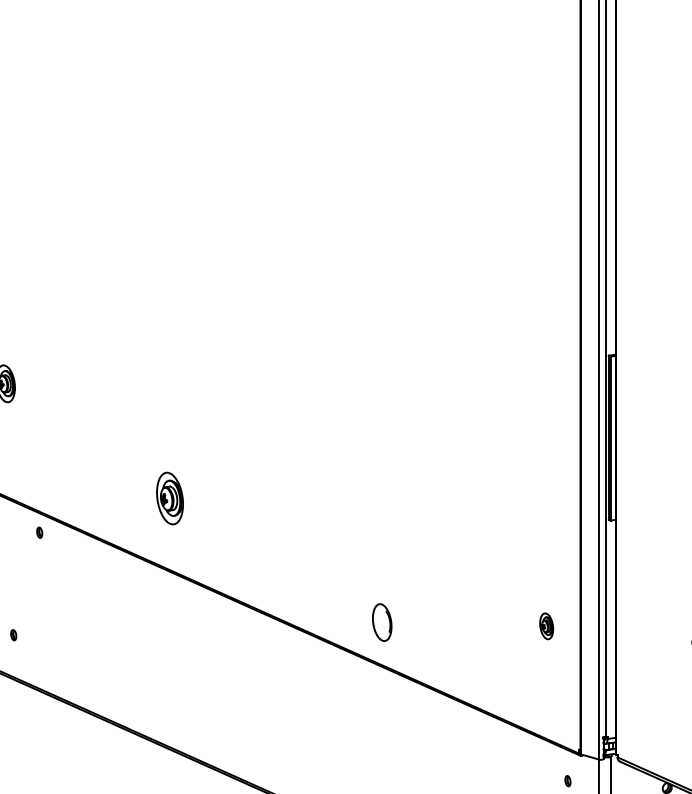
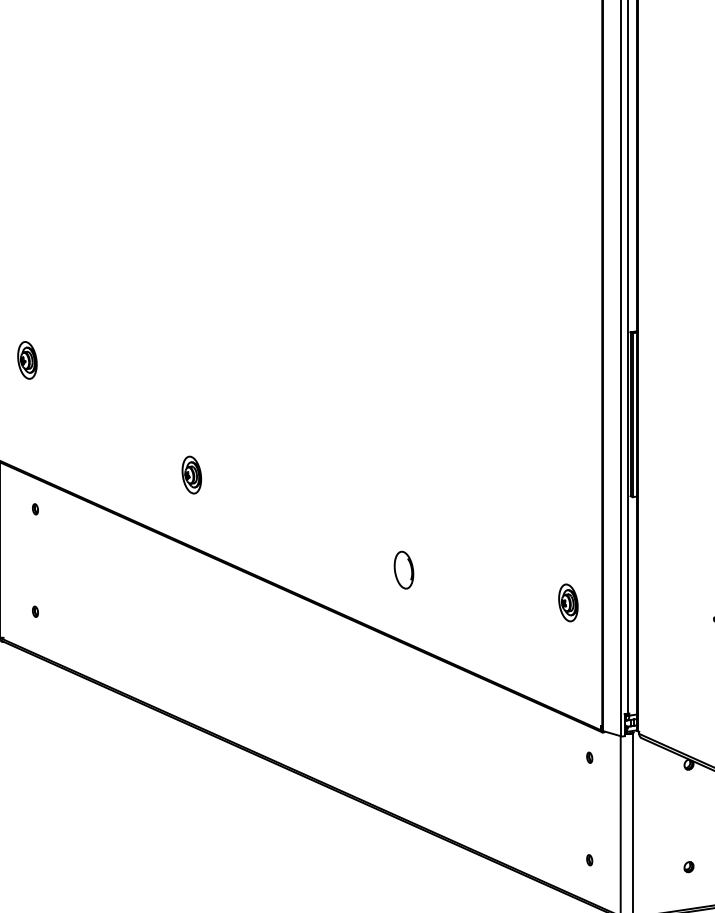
part: (169, 497) -> (191, 474), size x0.71
part: (39, 532) -> (35, 509), moved
part: (381, 621) -> (403, 569), moved
part: (546, 625) -> (568, 602), size x1.43

